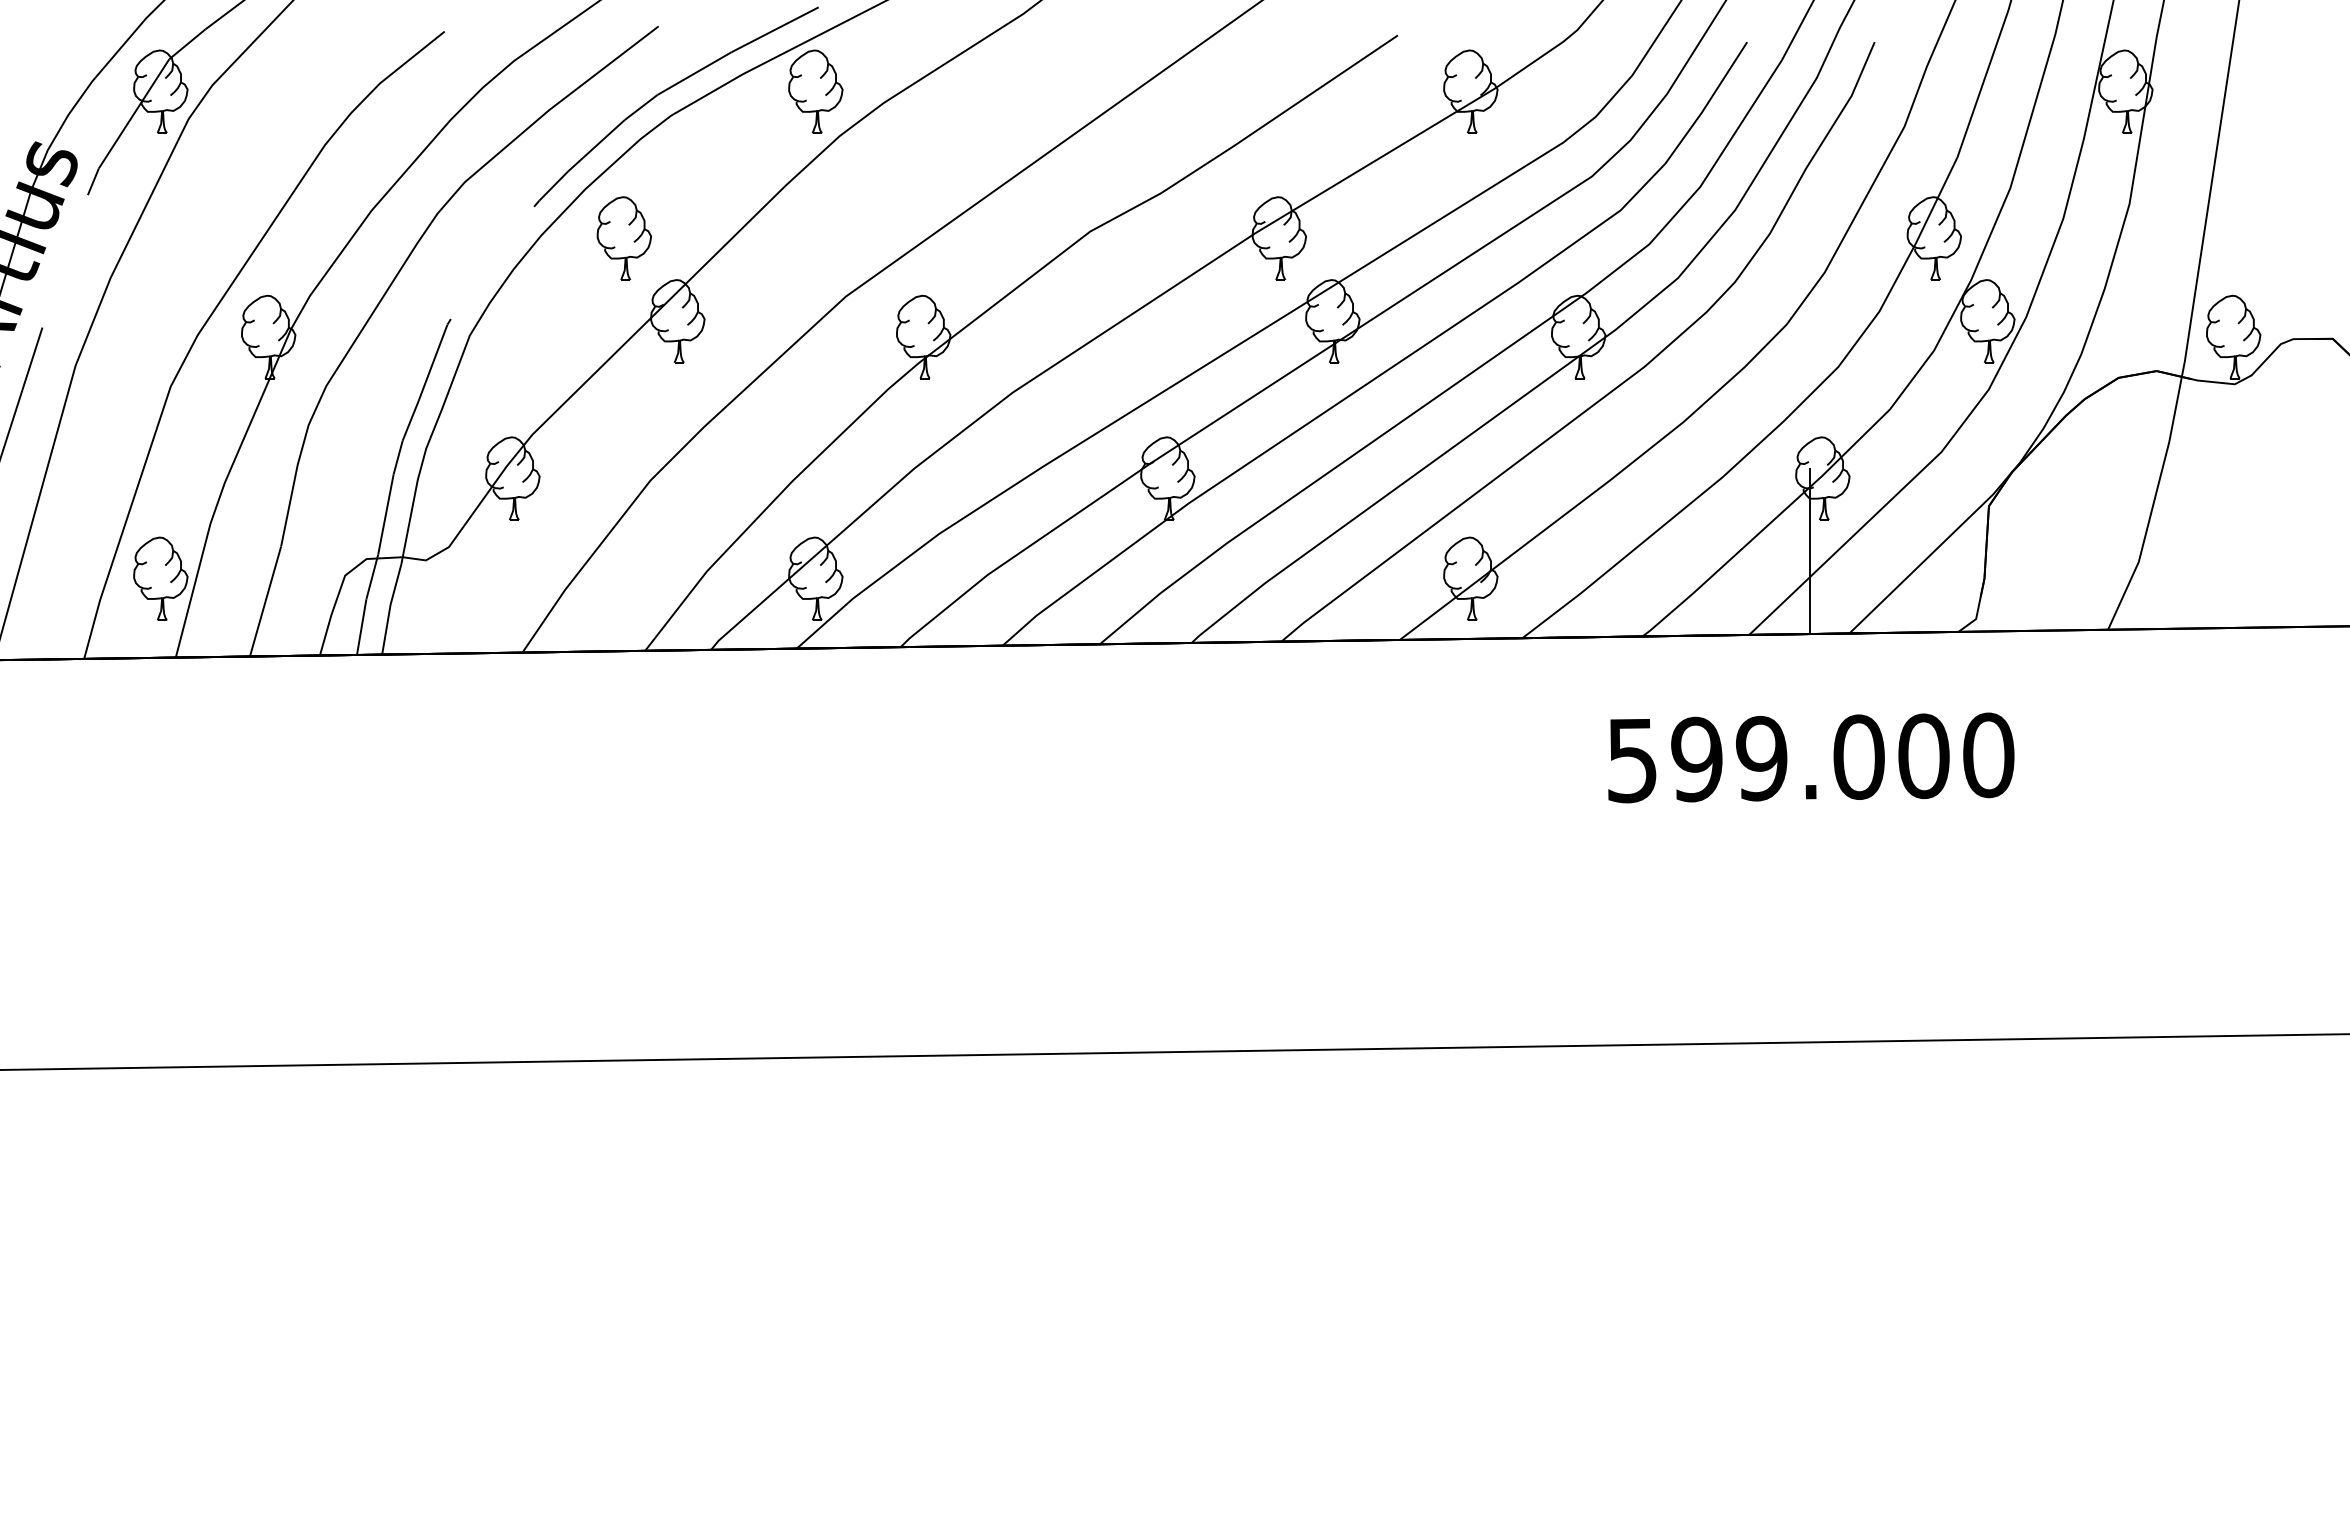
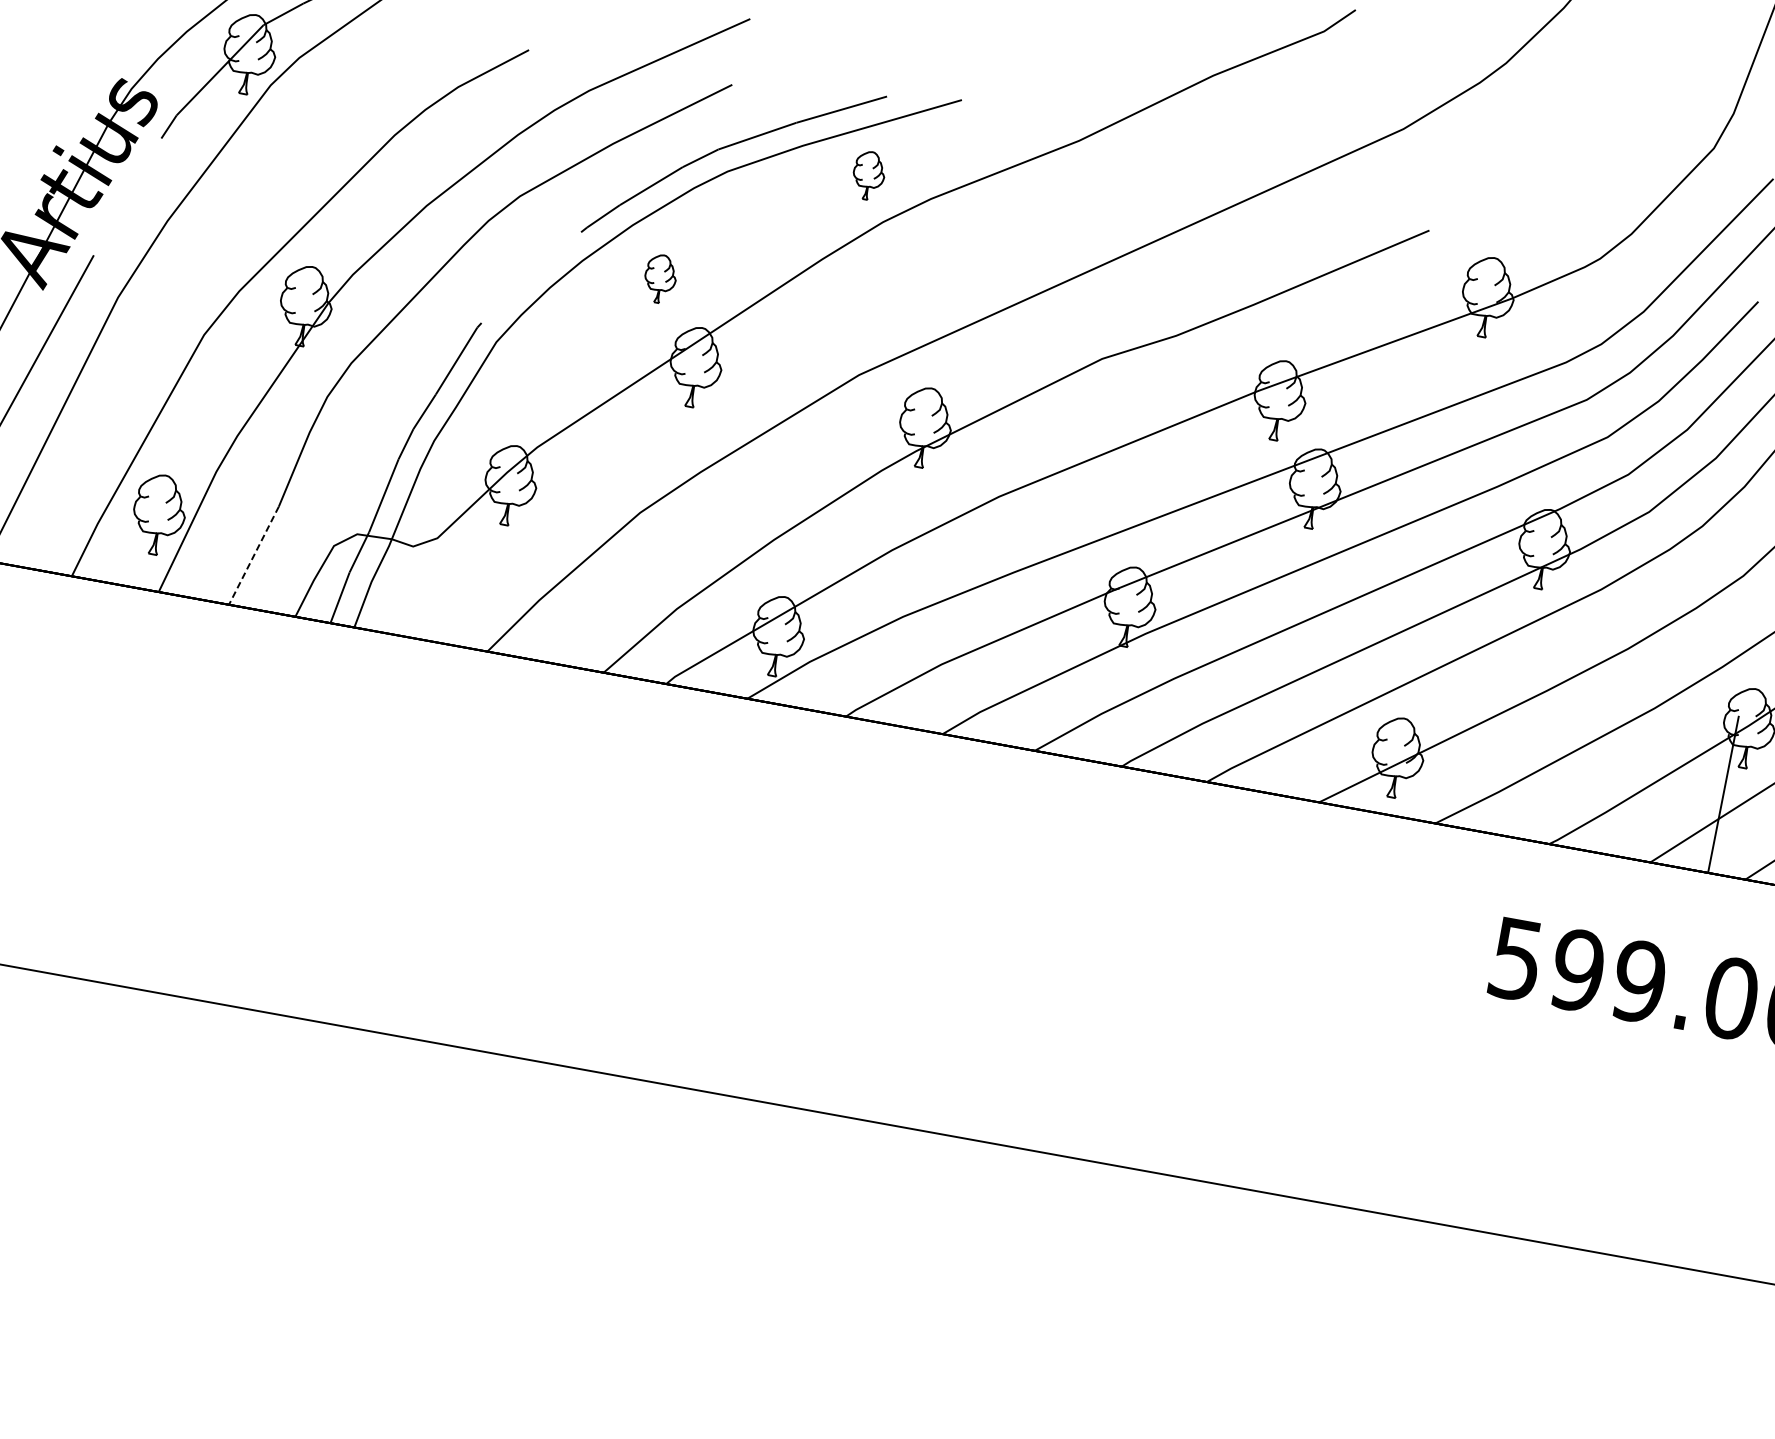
part: (815, 91) -> (868, 175), size x0.6
part: (623, 238) -> (659, 278), size x0.6
line: (265, 602) -> (253, 556), solid -> dashed

